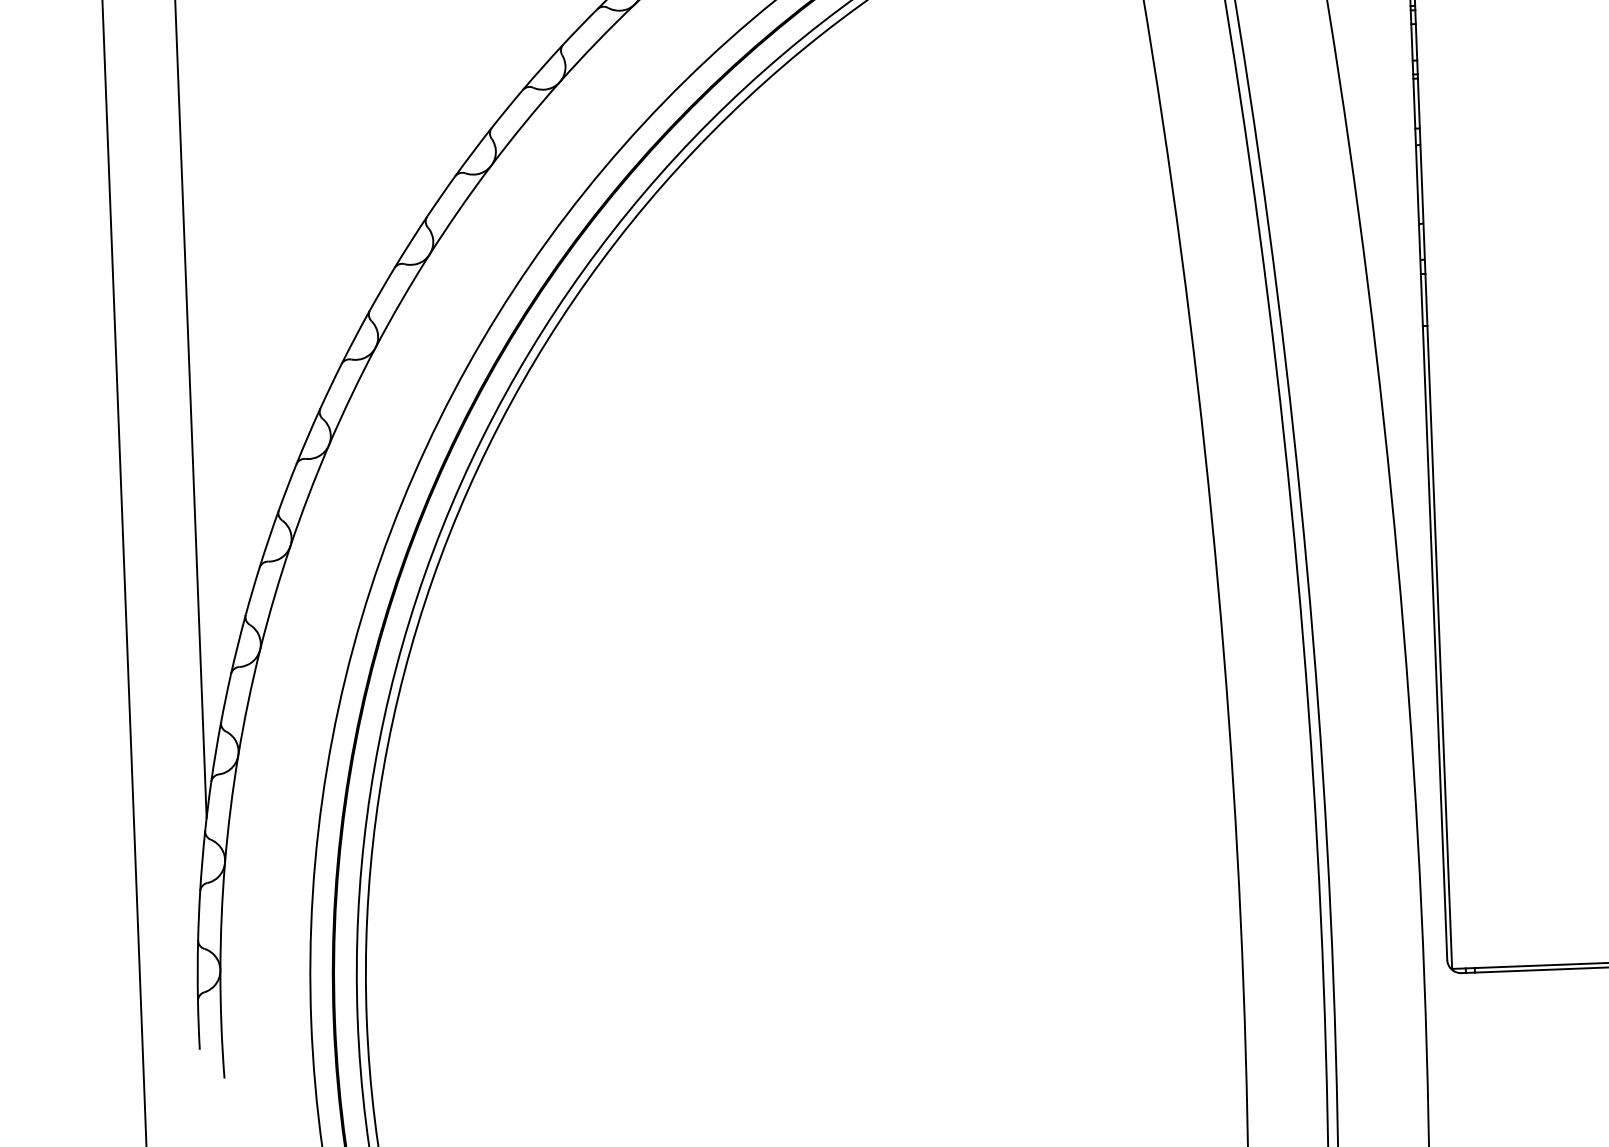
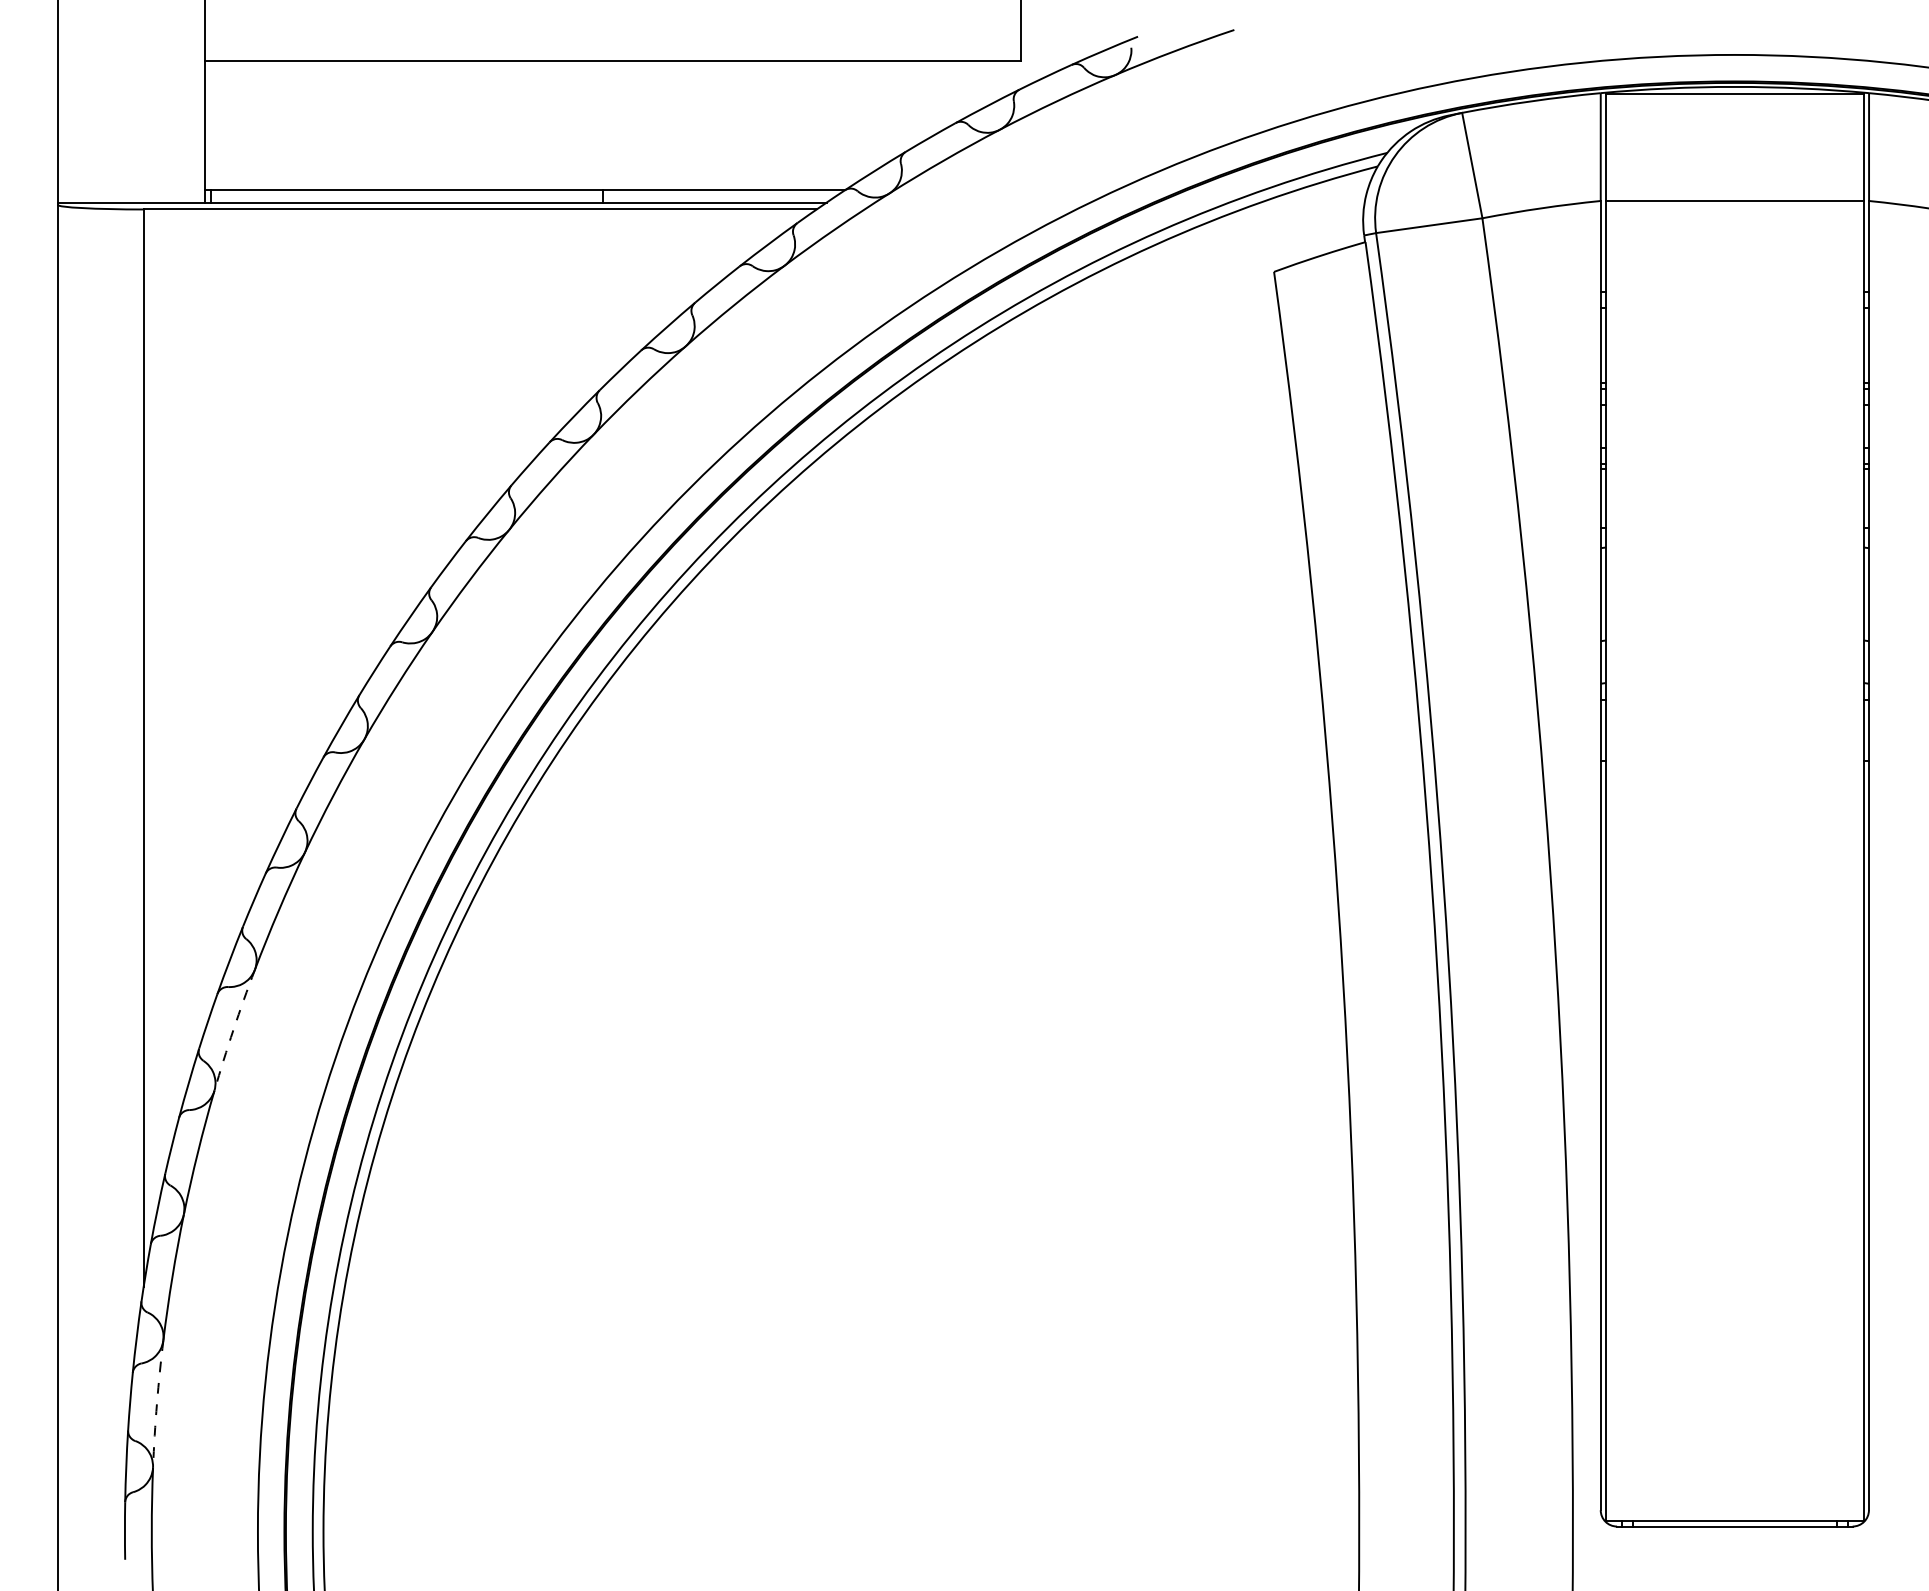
arc: (274, 597) -> (233, 1029), solid -> dashed
arc: (221, 916) -> (156, 1403), solid -> dashed

